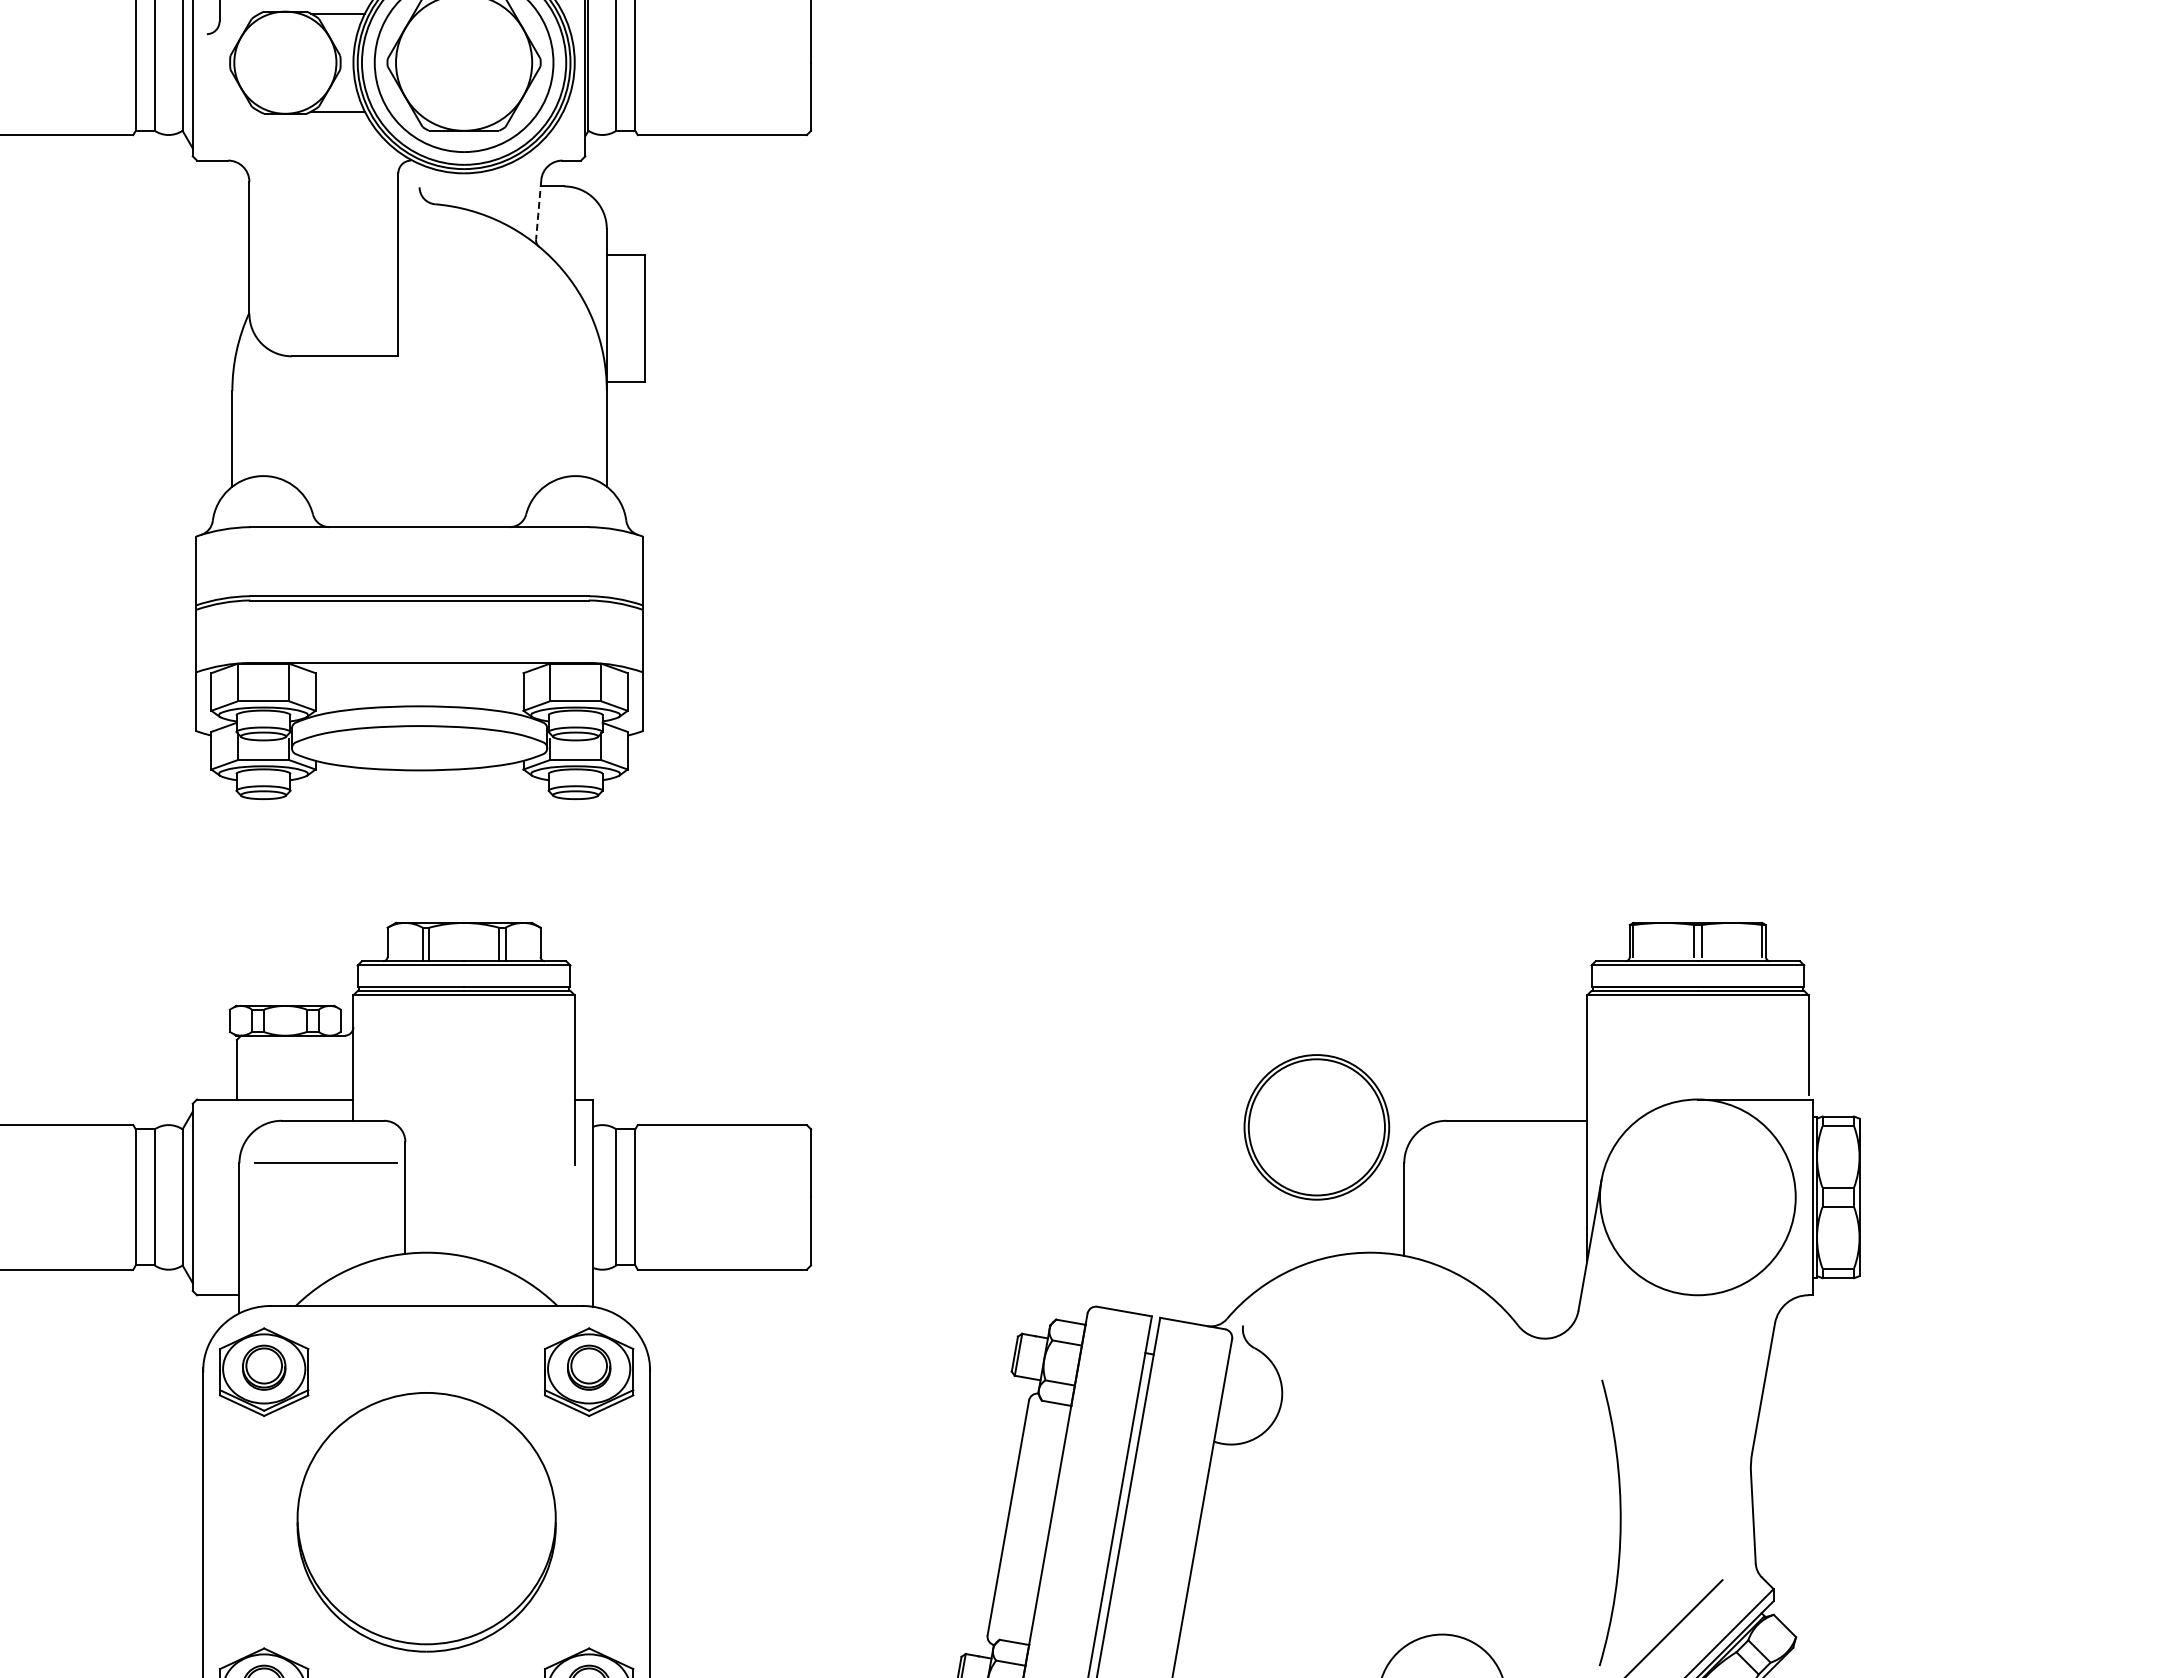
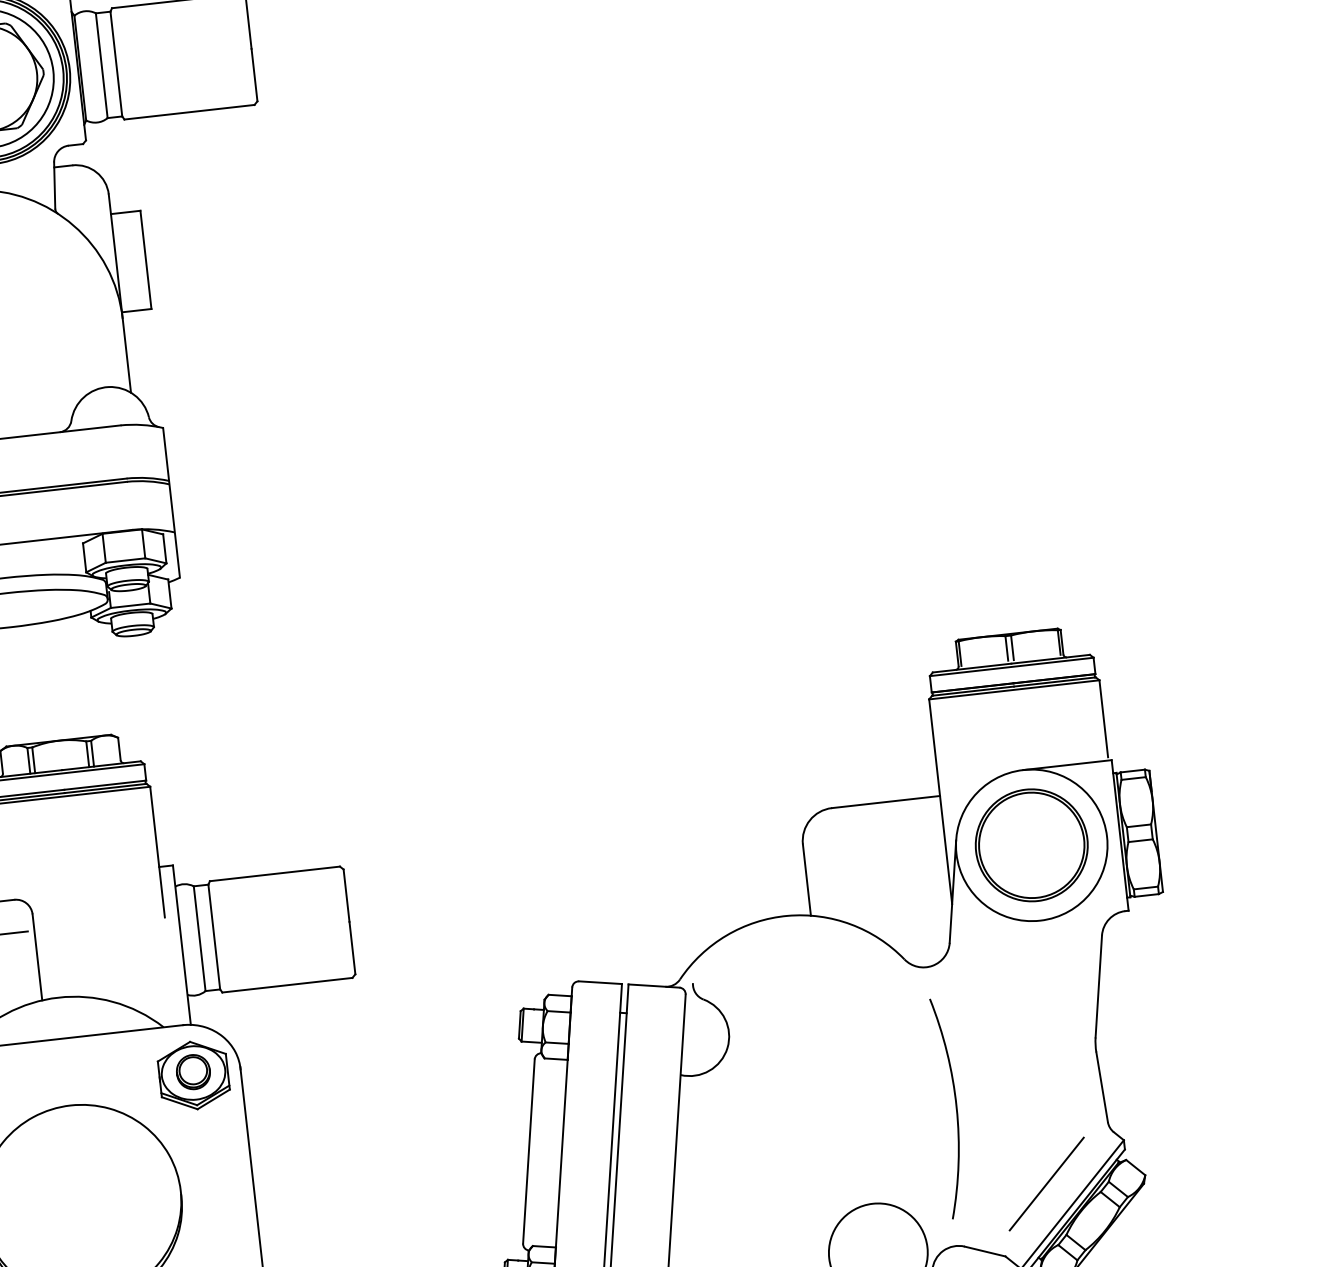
line: (538, 209) -> (54, 185), dashed -> solid
part: (1316, 1127) -> (1031, 845), moved
arc: (1619, 1522) -> (955, 1107), moved

